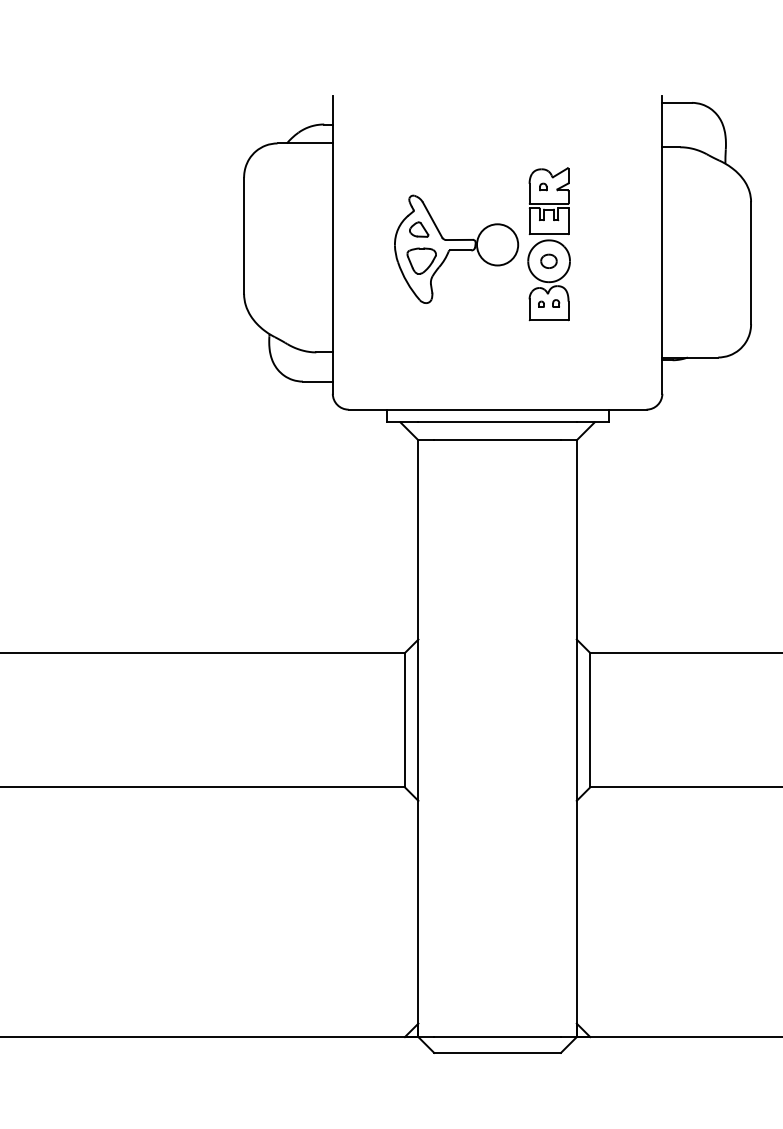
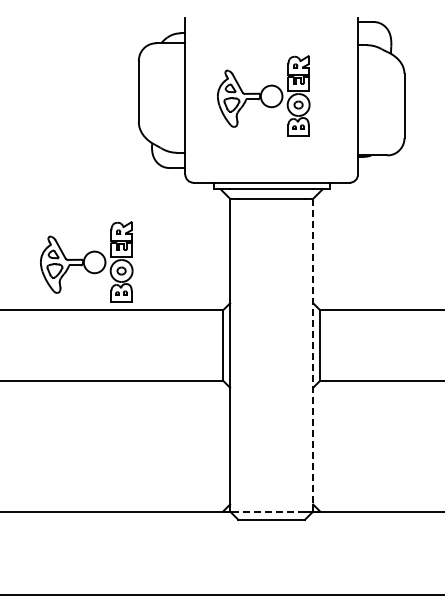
part: (144, 559) -> (86, 261), added
line: (577, 739) -> (313, 355), solid -> dashed
line: (497, 1036) -> (271, 511), solid -> dashed

